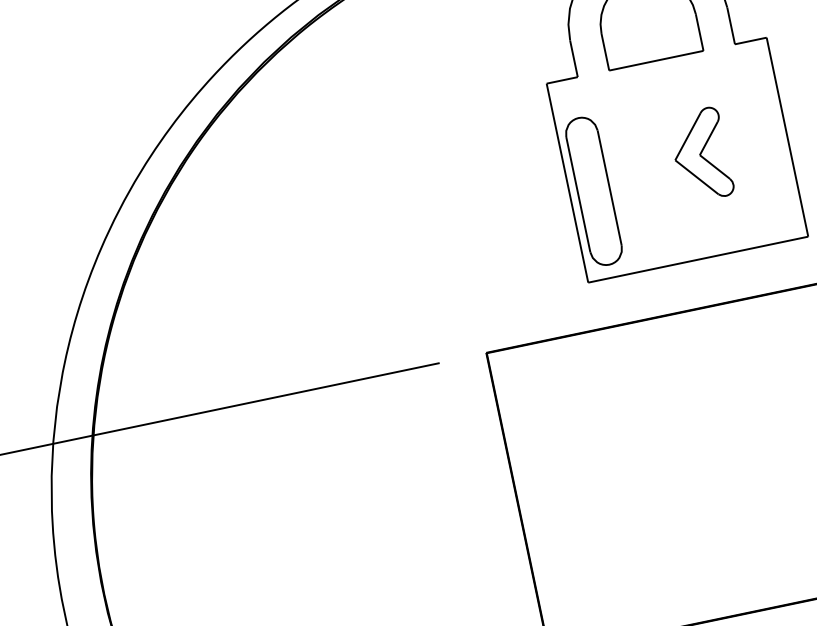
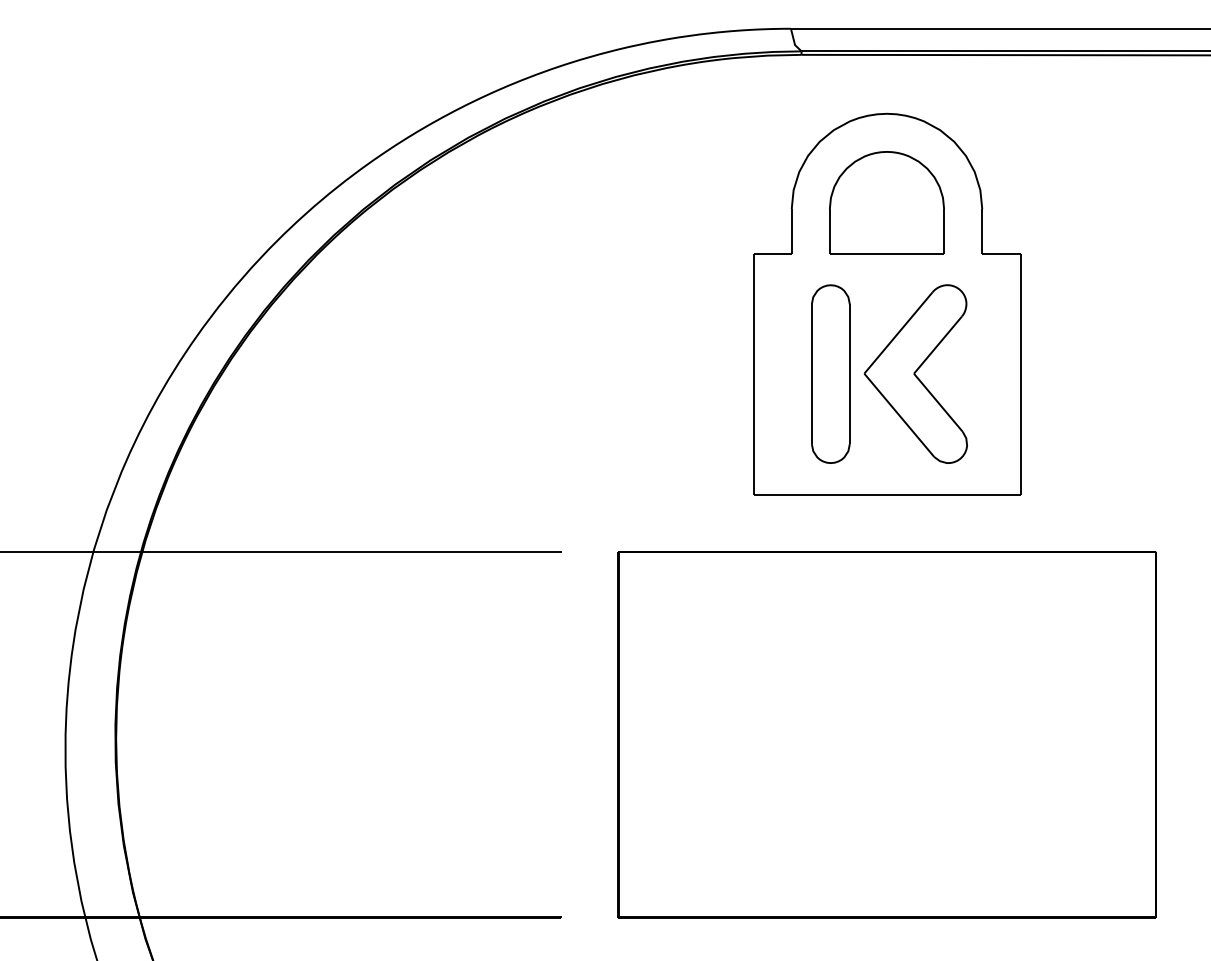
part: (700, 154) -> (915, 373), size x1.67
part: (593, 190) -> (830, 373), moved

